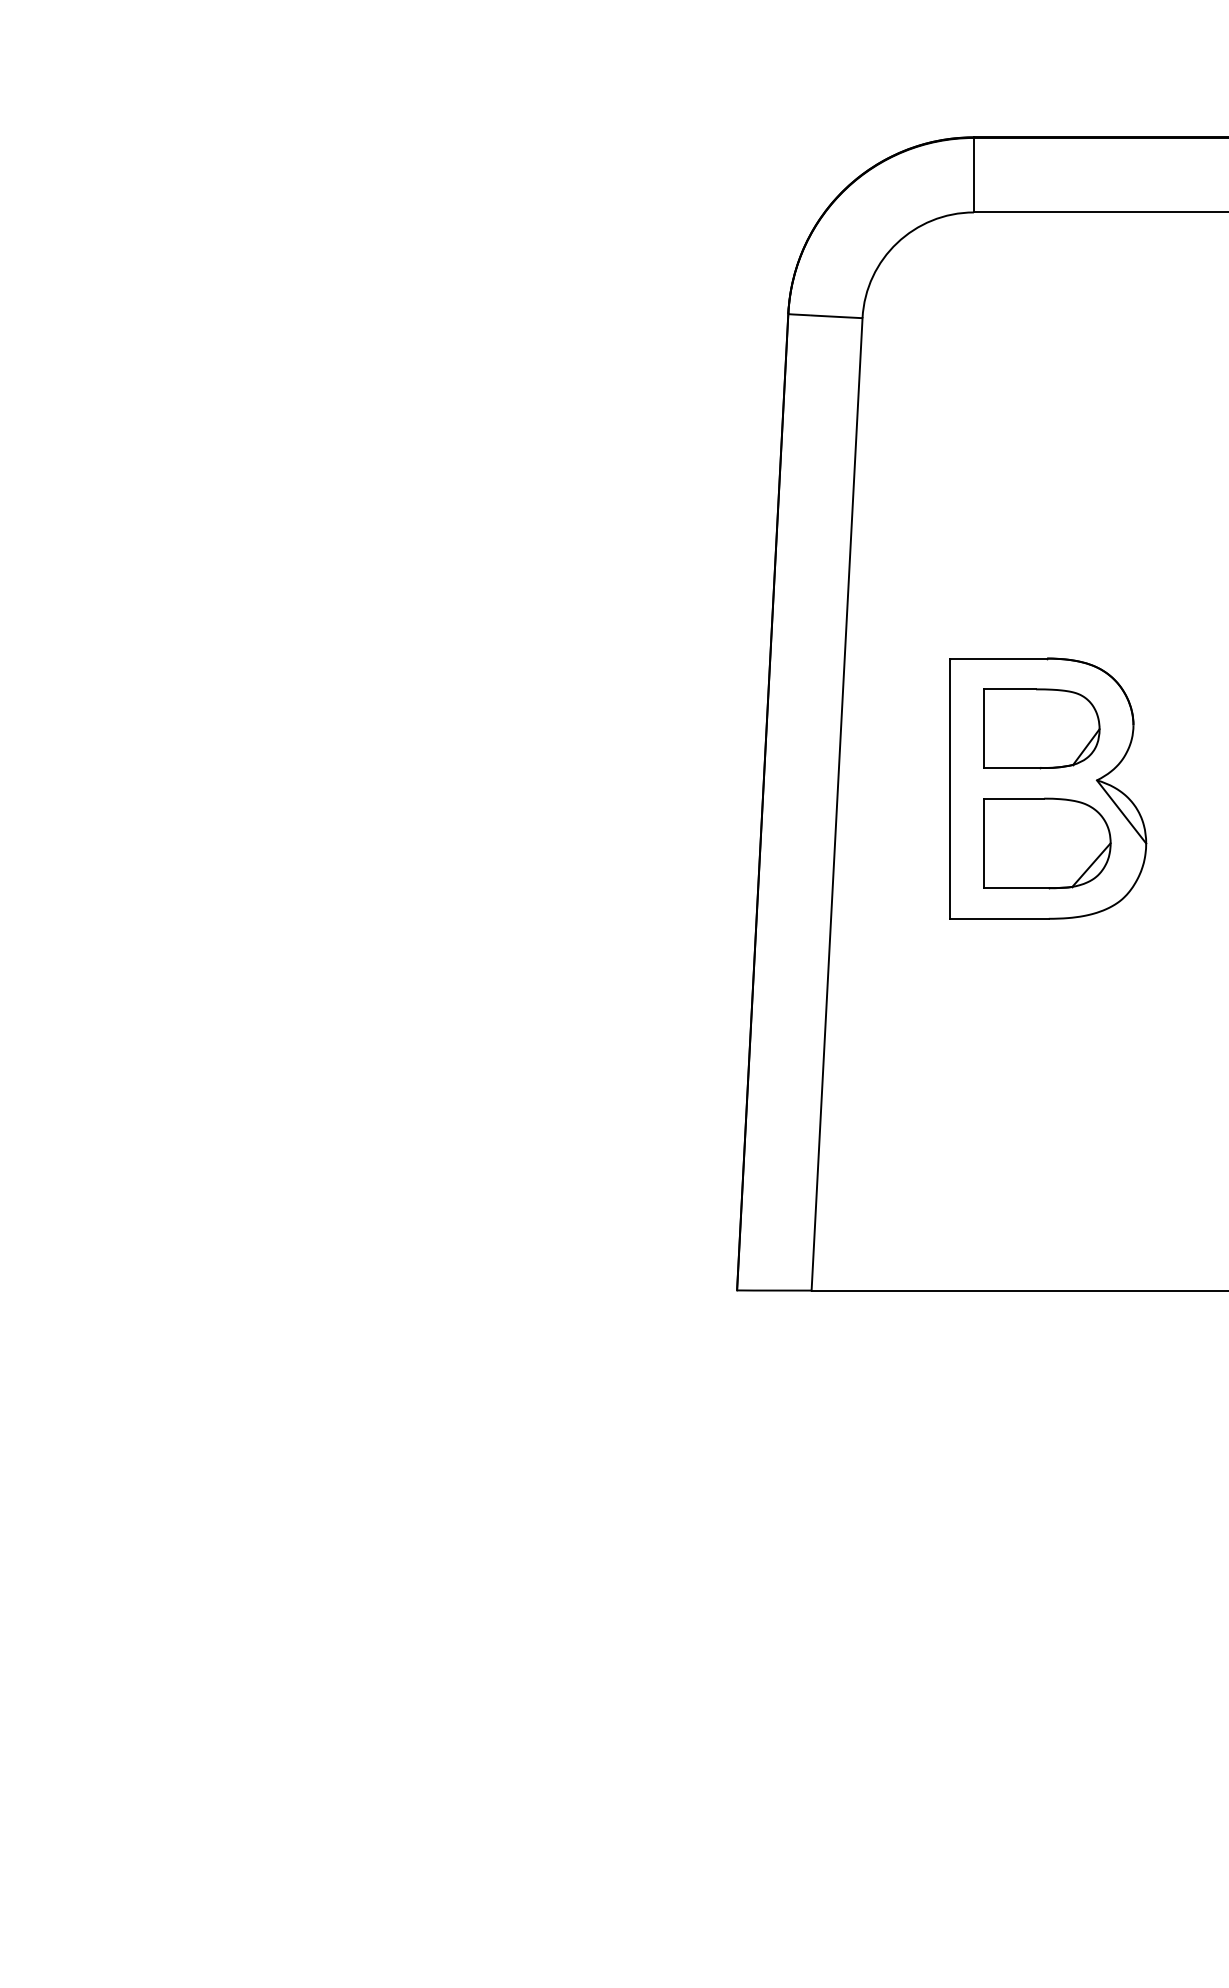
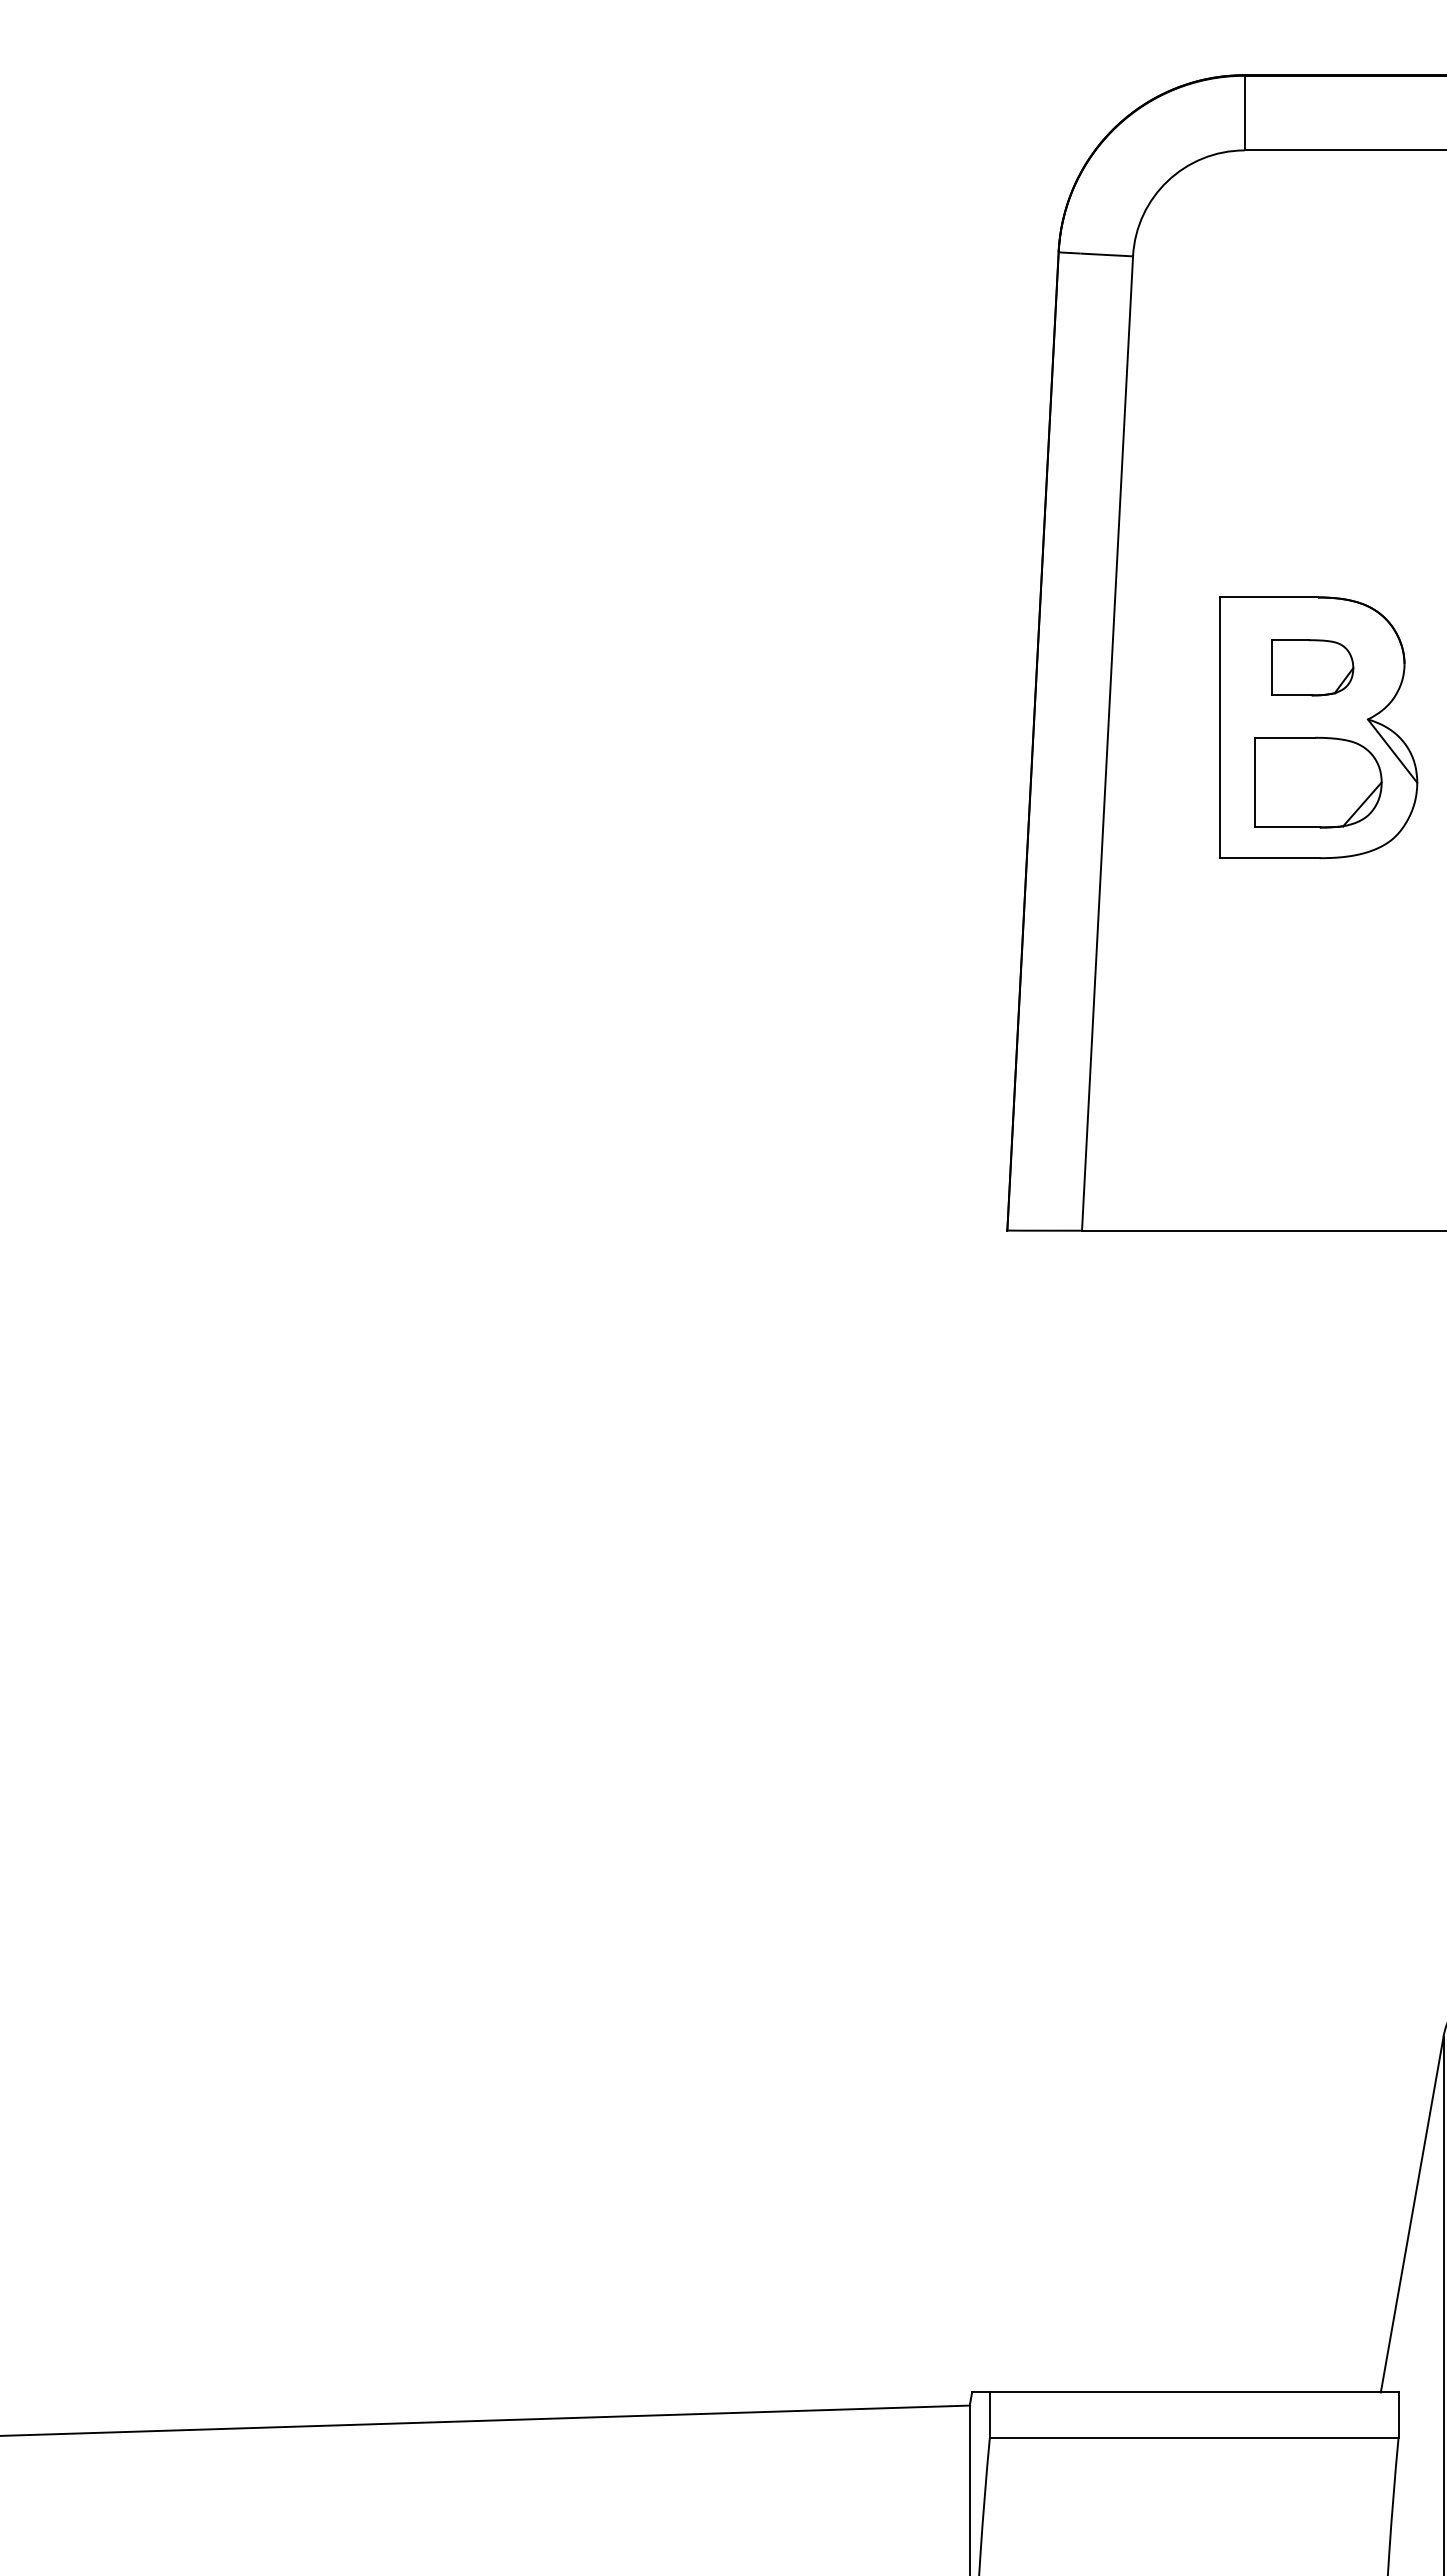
part: (1041, 728) -> (1312, 667), size x0.7

